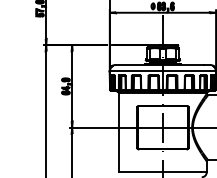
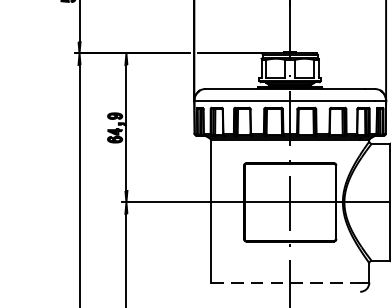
line: (160, 172) -> (285, 283), solid -> dashed

